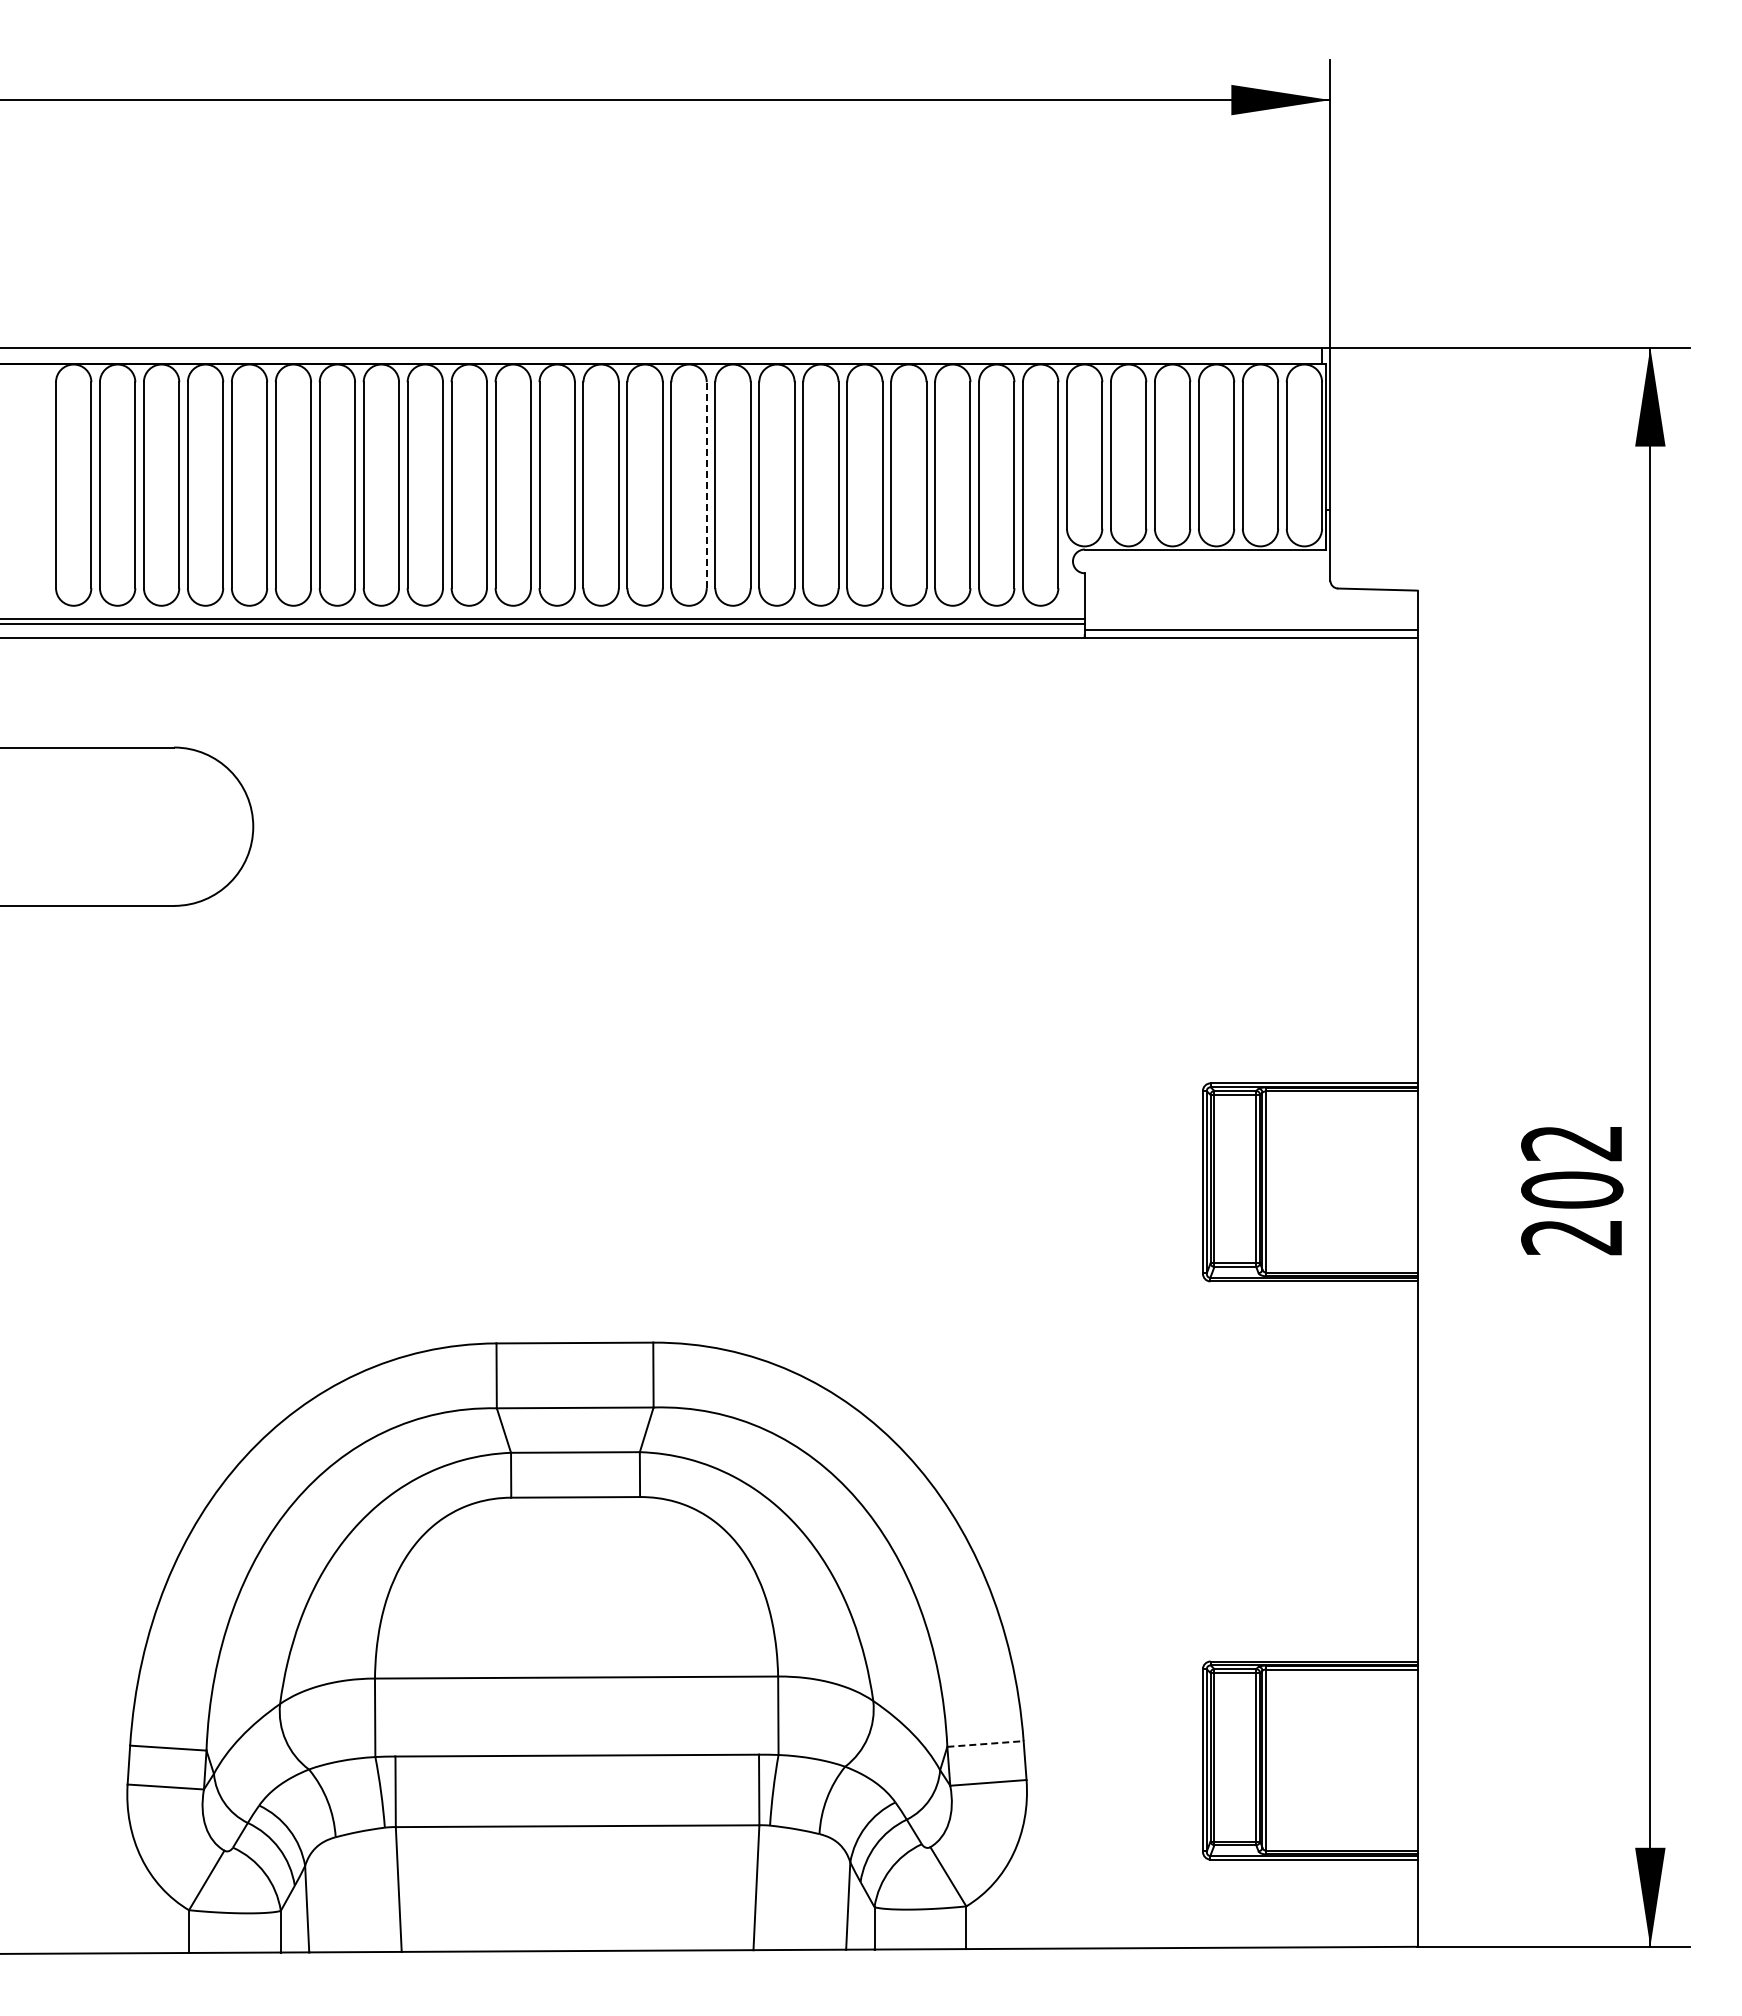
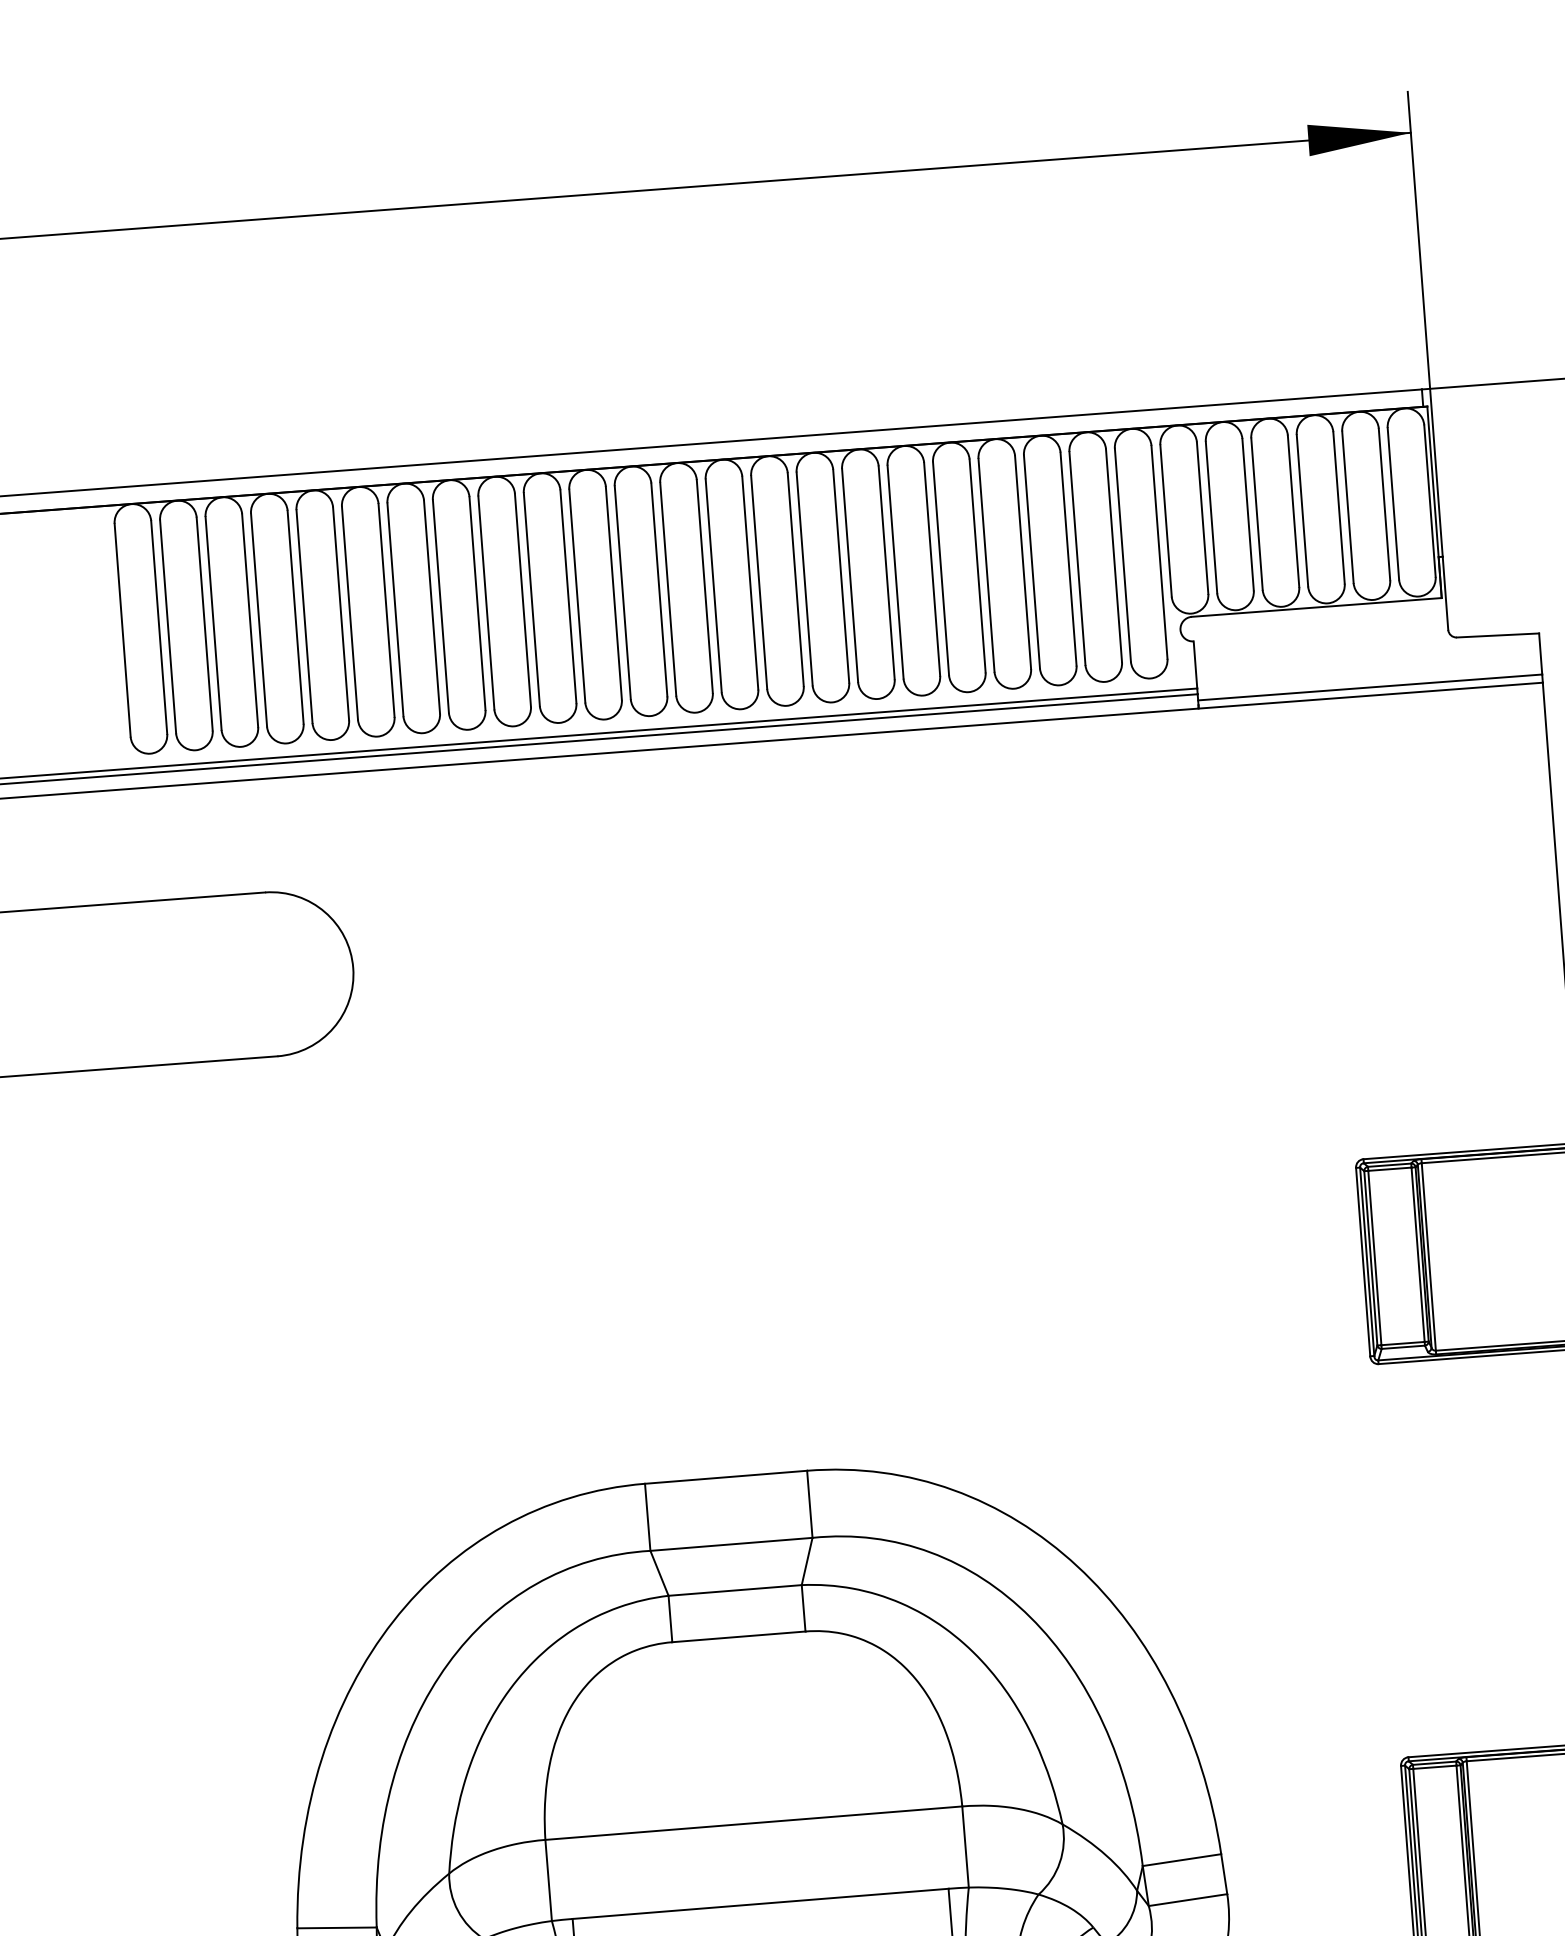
line: (706, 485) -> (795, 580), dashed -> solid
line: (986, 1743) -> (1182, 1859), dashed -> solid

